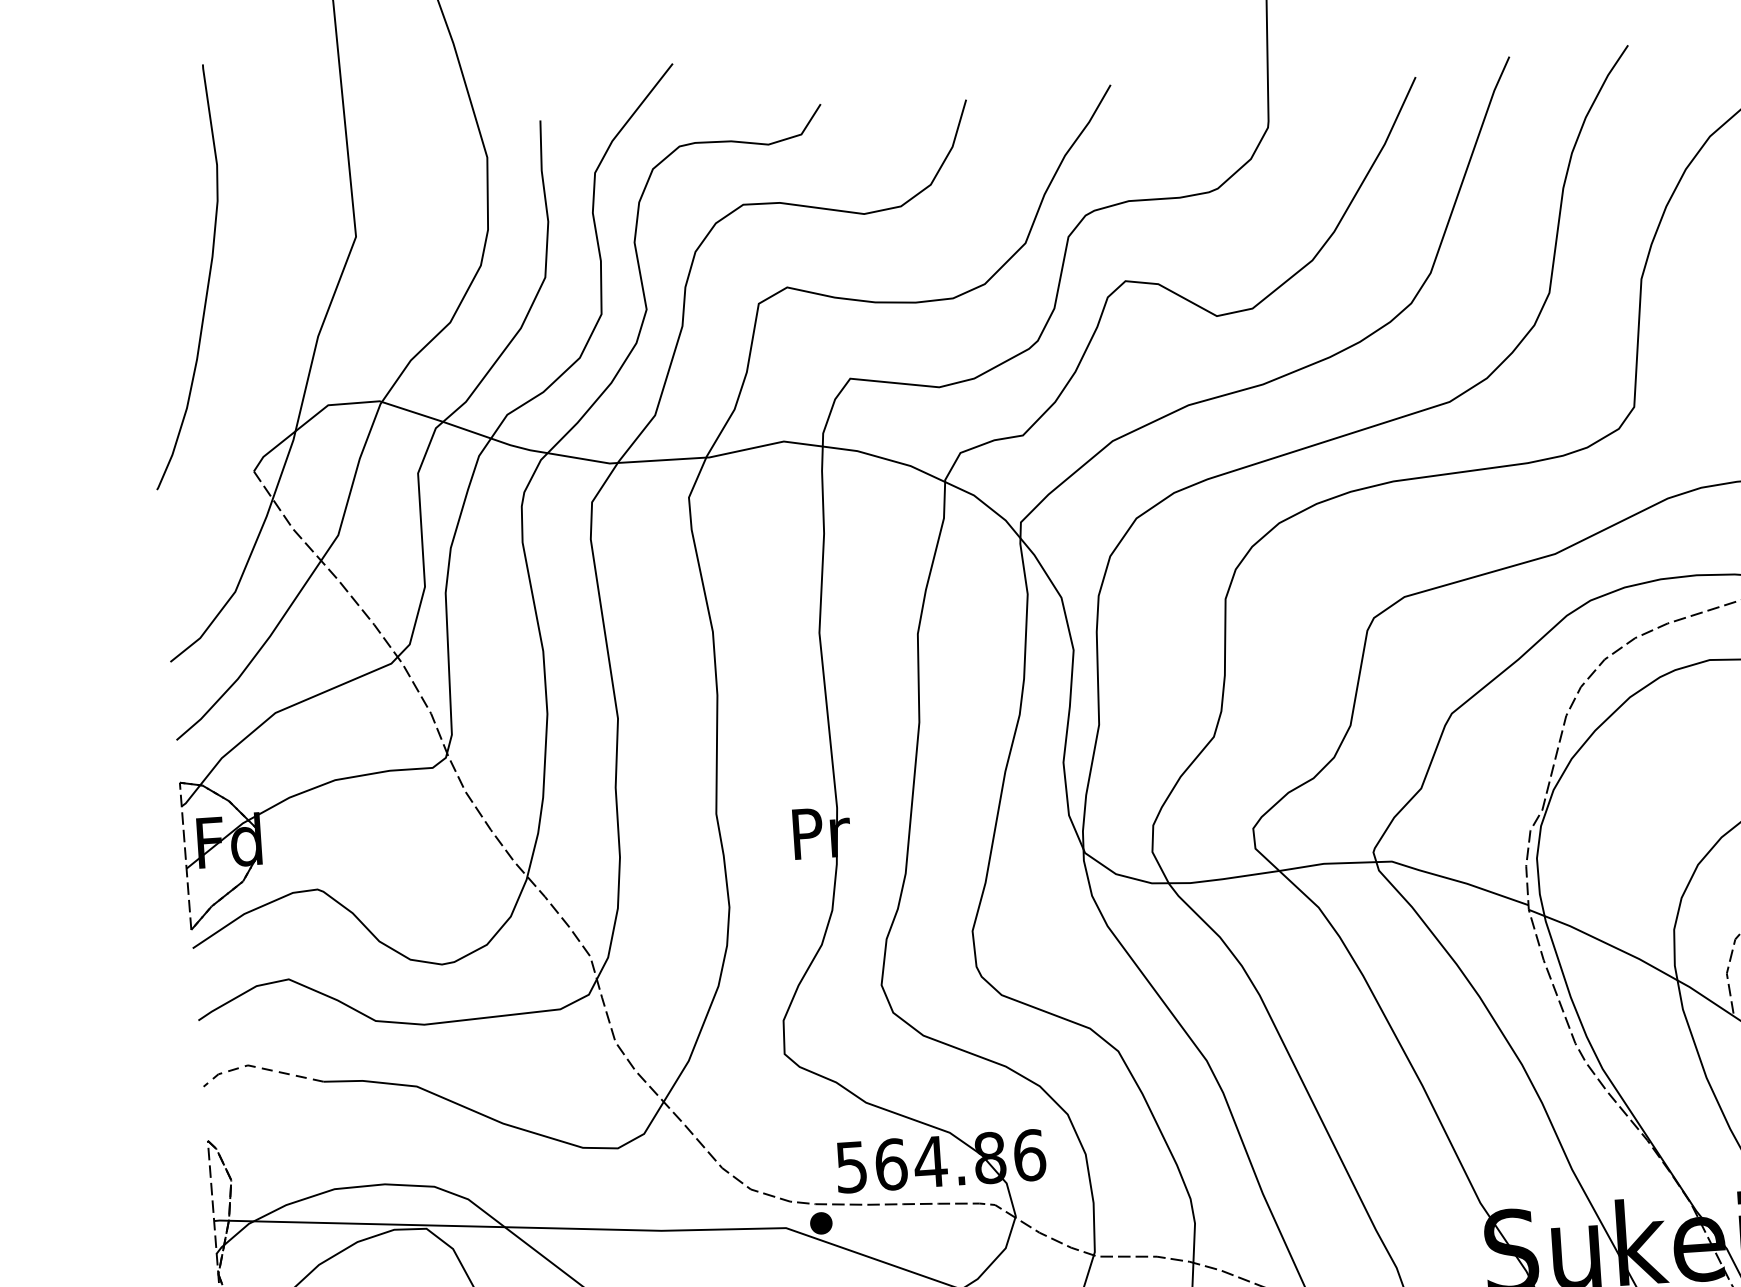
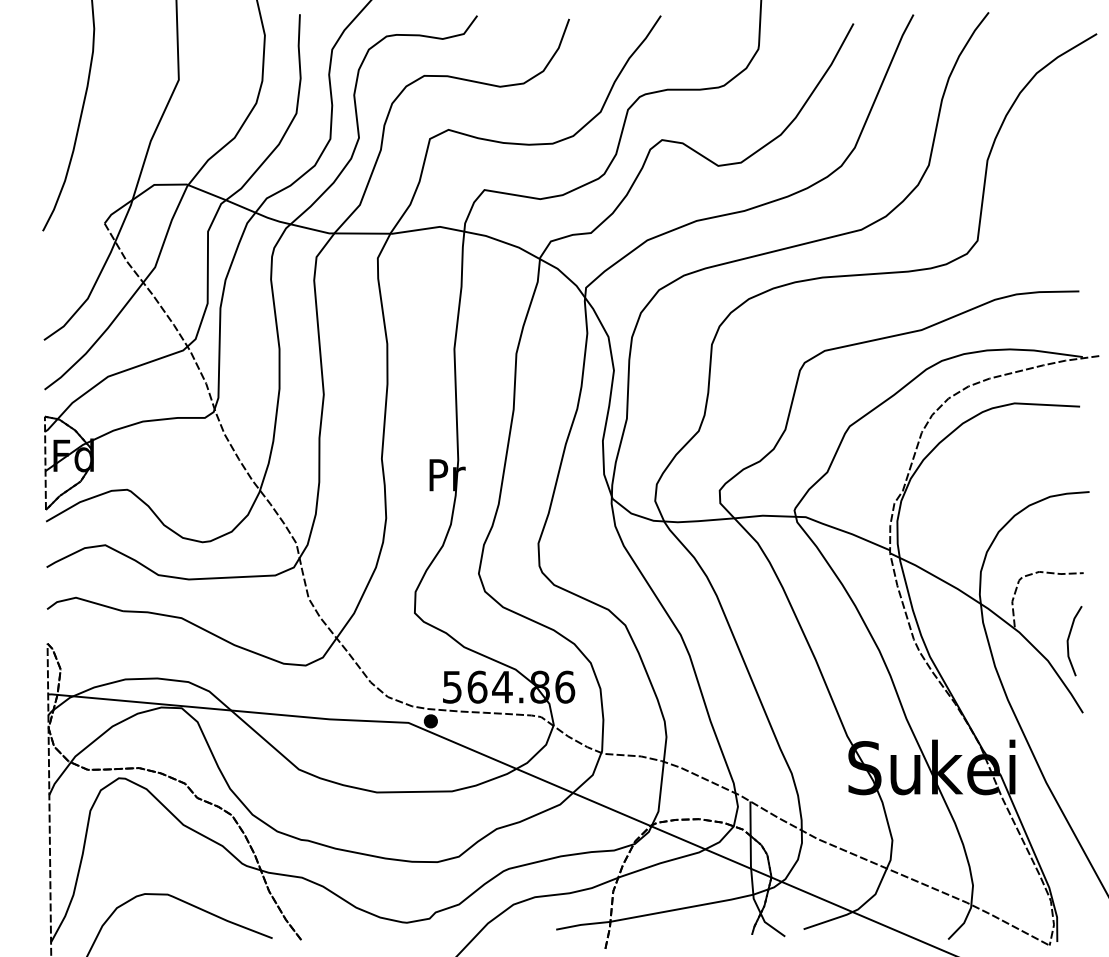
line: (258, 1067) -> (82, 599), dashed -> solid

